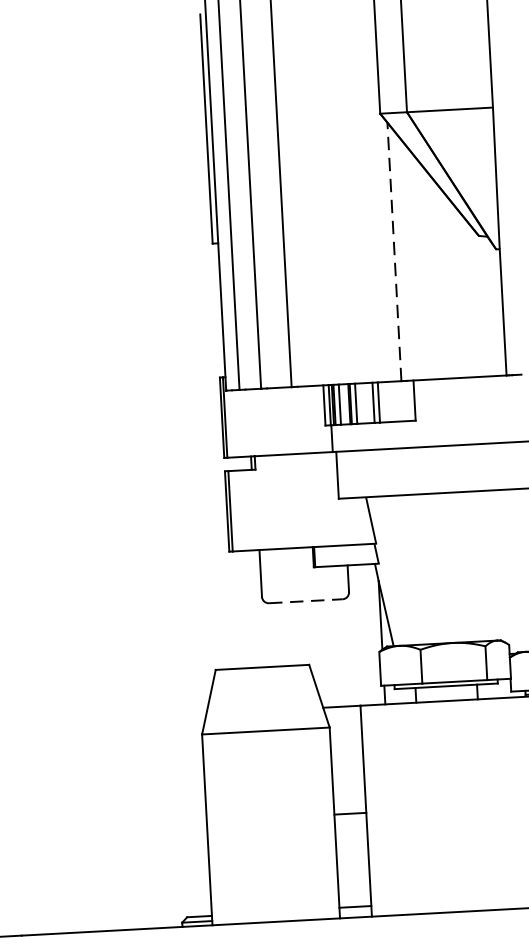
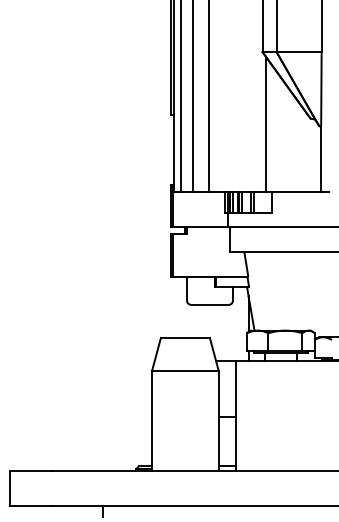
line: (395, 251) -> (266, 124), dashed -> solid
line: (306, 600) -> (210, 304), dashed -> solid

